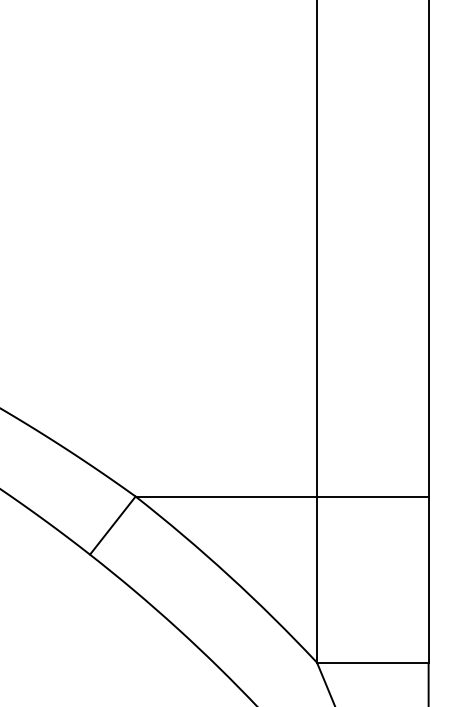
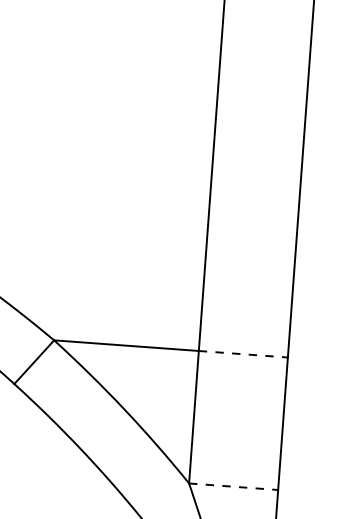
line: (372, 496) -> (243, 354), solid -> dashed
line: (372, 662) -> (233, 486), solid -> dashed

